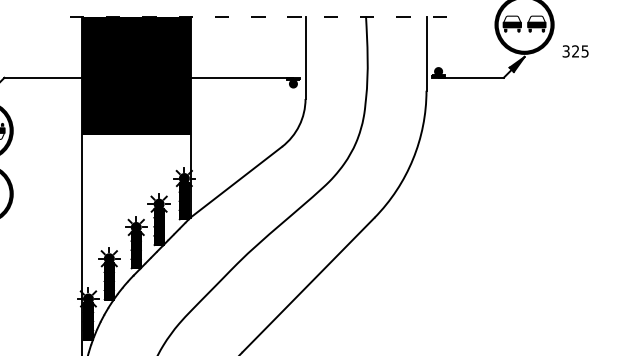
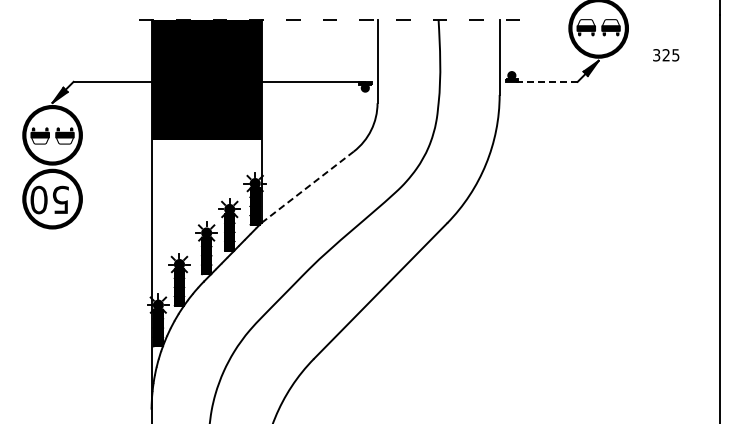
text: (575, 51) -> (666, 55), moved
line: (470, 77) -> (544, 81), solid -> dashed
line: (237, 181) -> (308, 186), solid -> dashed

